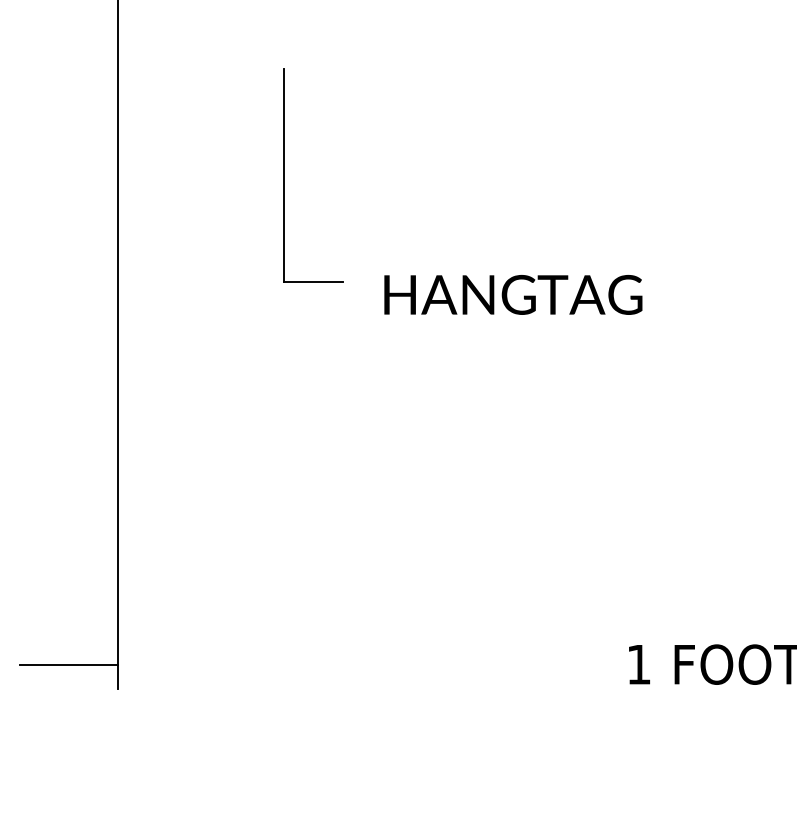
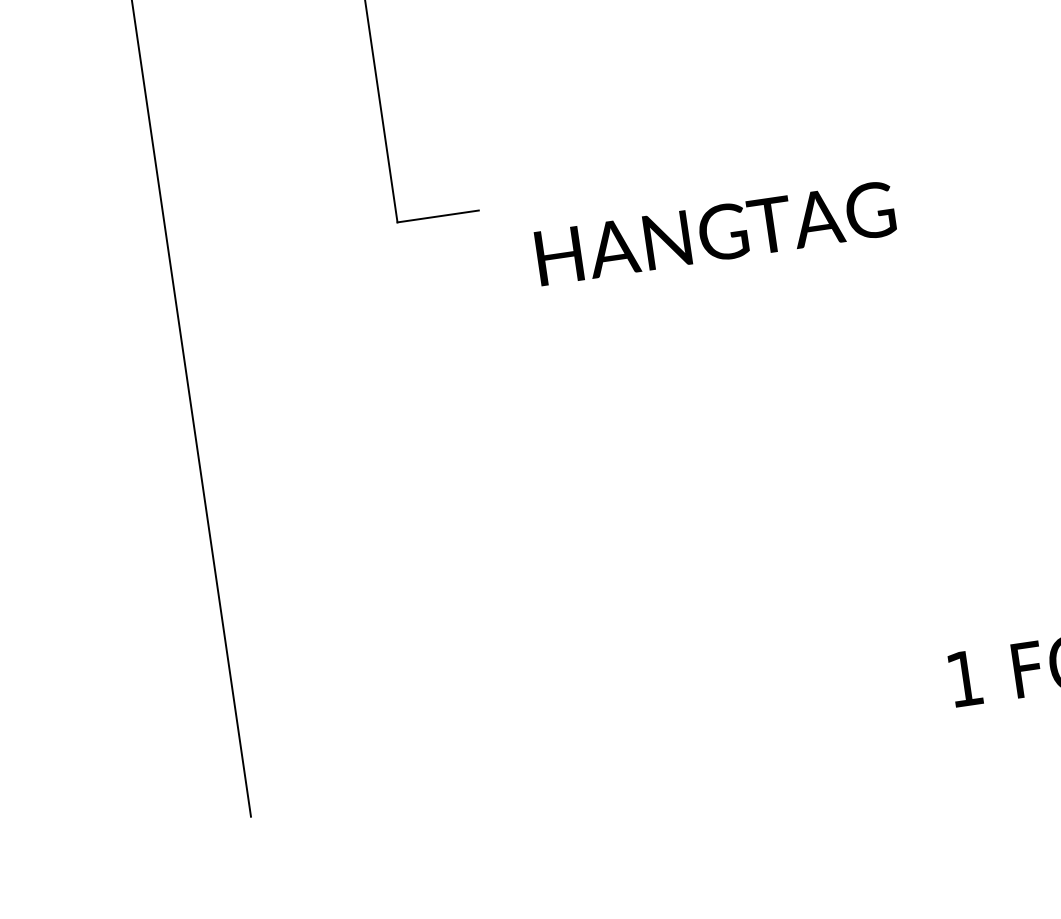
text: (513, 294) -> (715, 232), moved
line: (69, 665) -> (178, 794), removed

